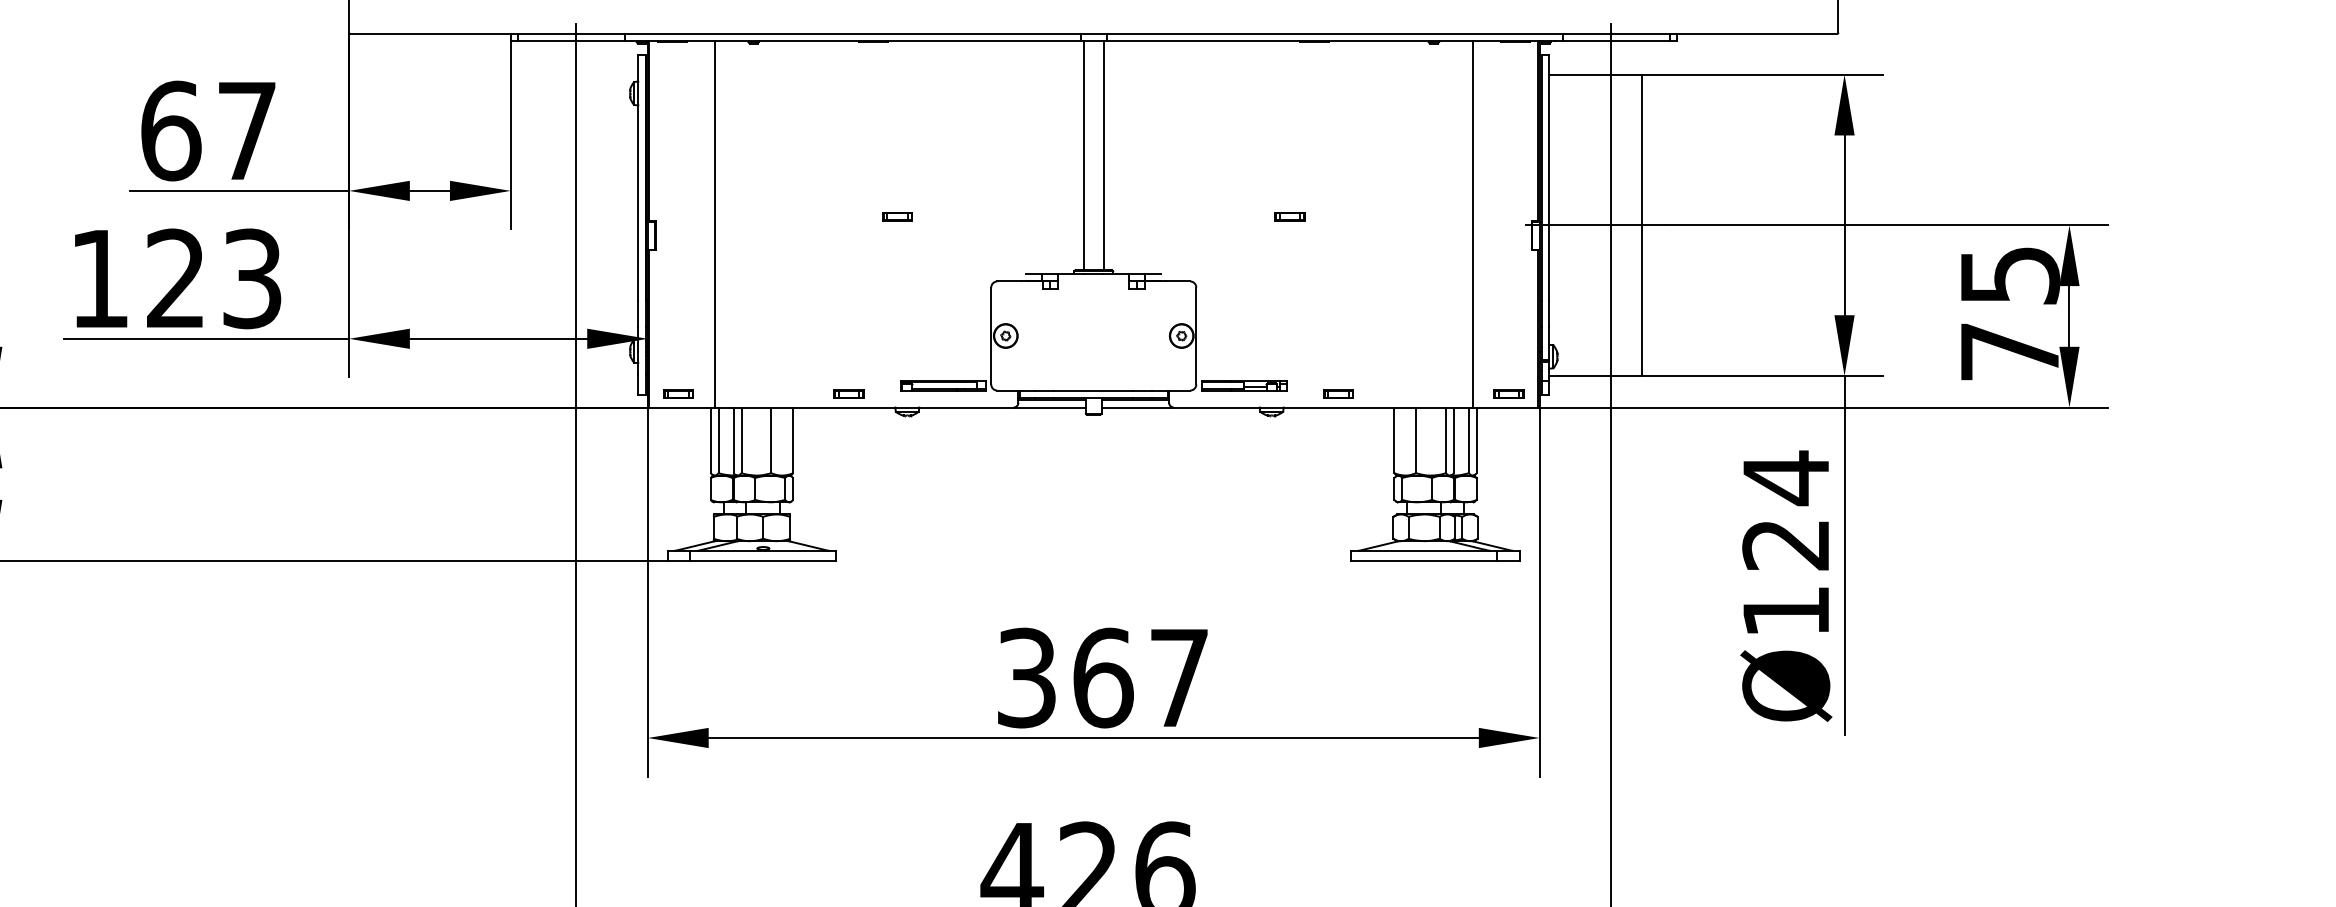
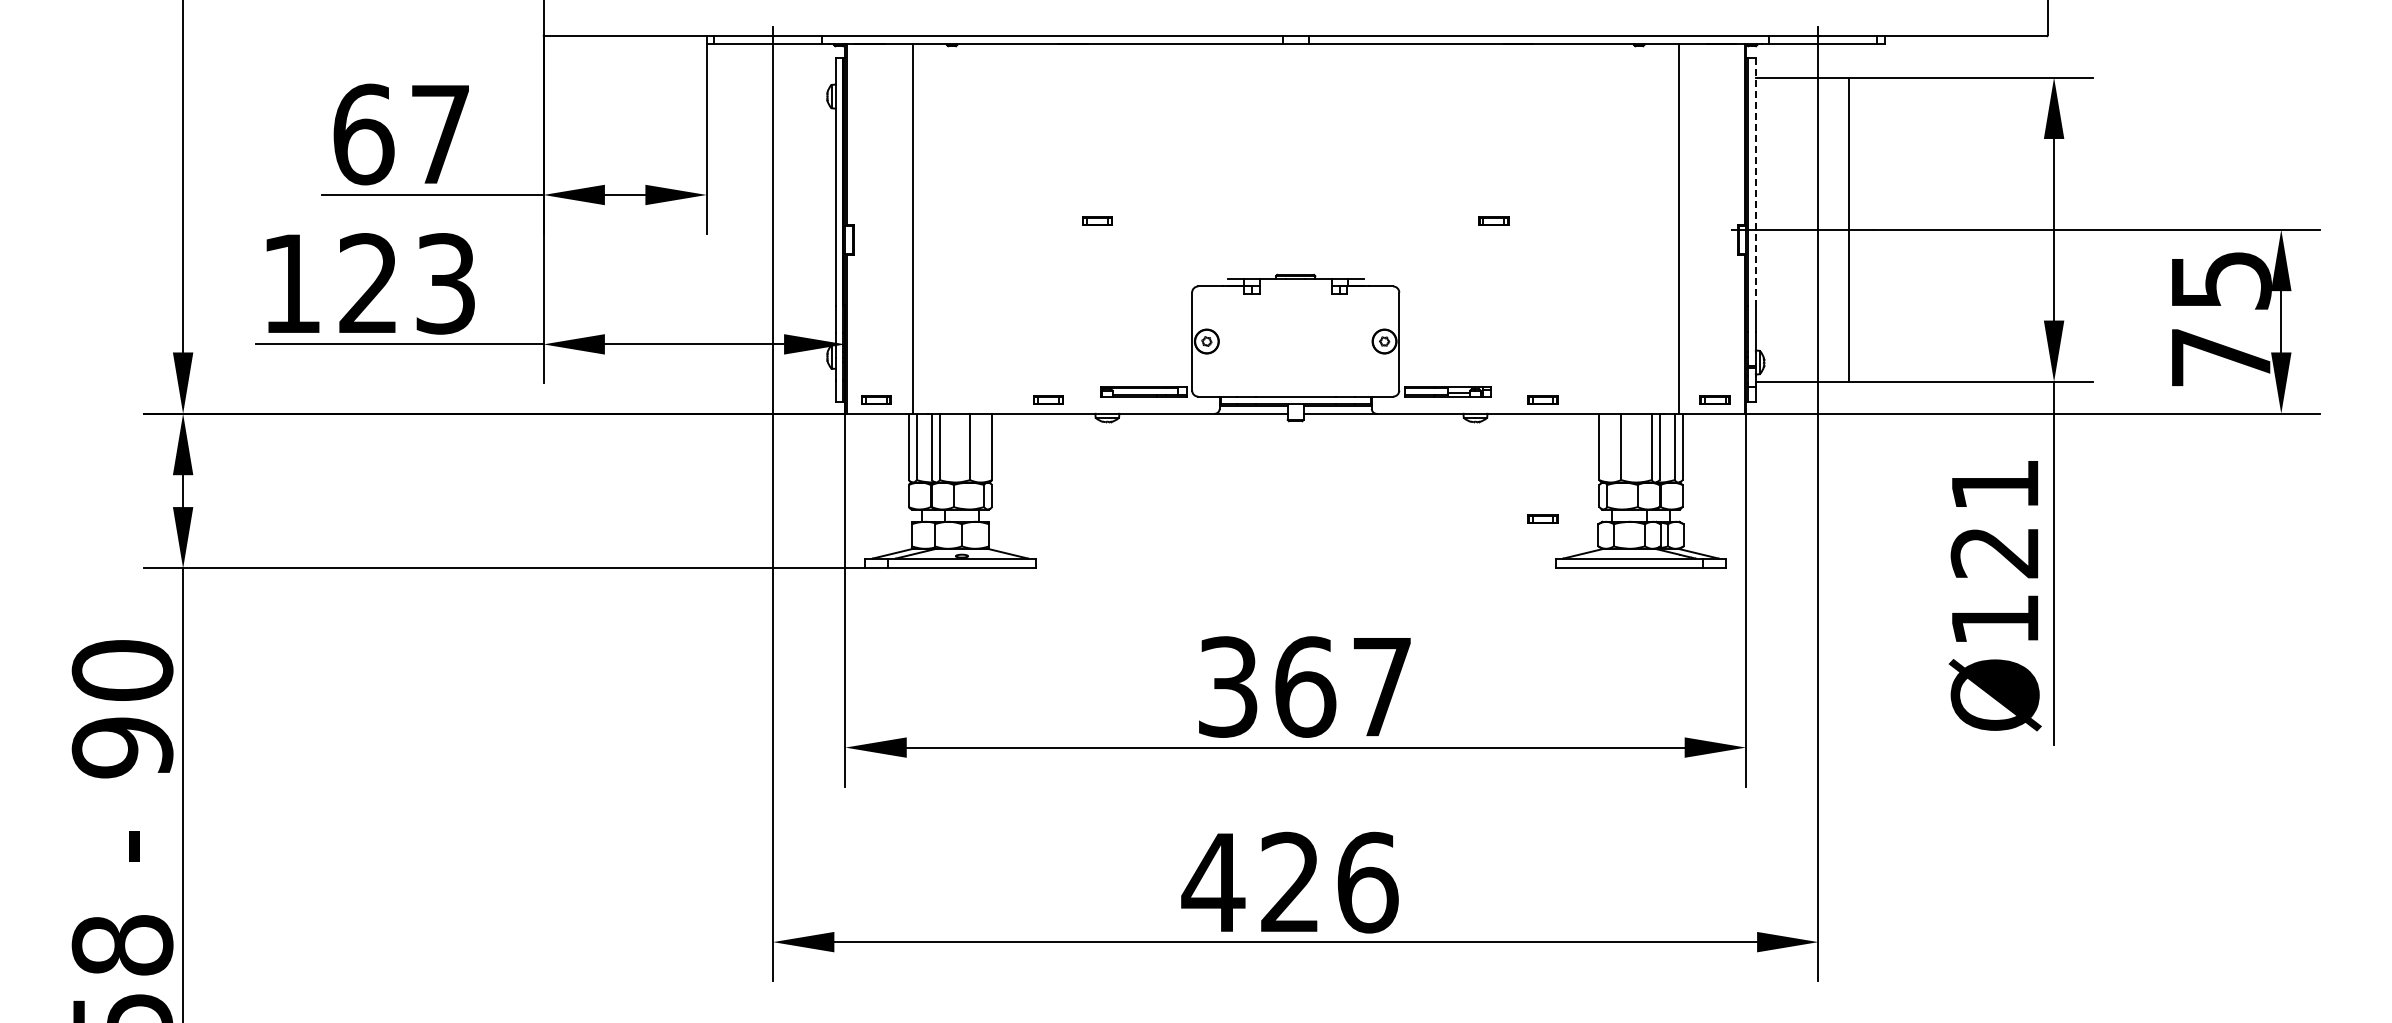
line: (1083, 154) -> (1285, 158), removed
line: (1103, 154) -> (1305, 158), removed
line: (1548, 178) -> (1755, 182), solid -> dashed
text: (1786, 478) -> (1995, 485), Ø124 -> Ø121
part: (1338, 511) -> (1542, 518), added

